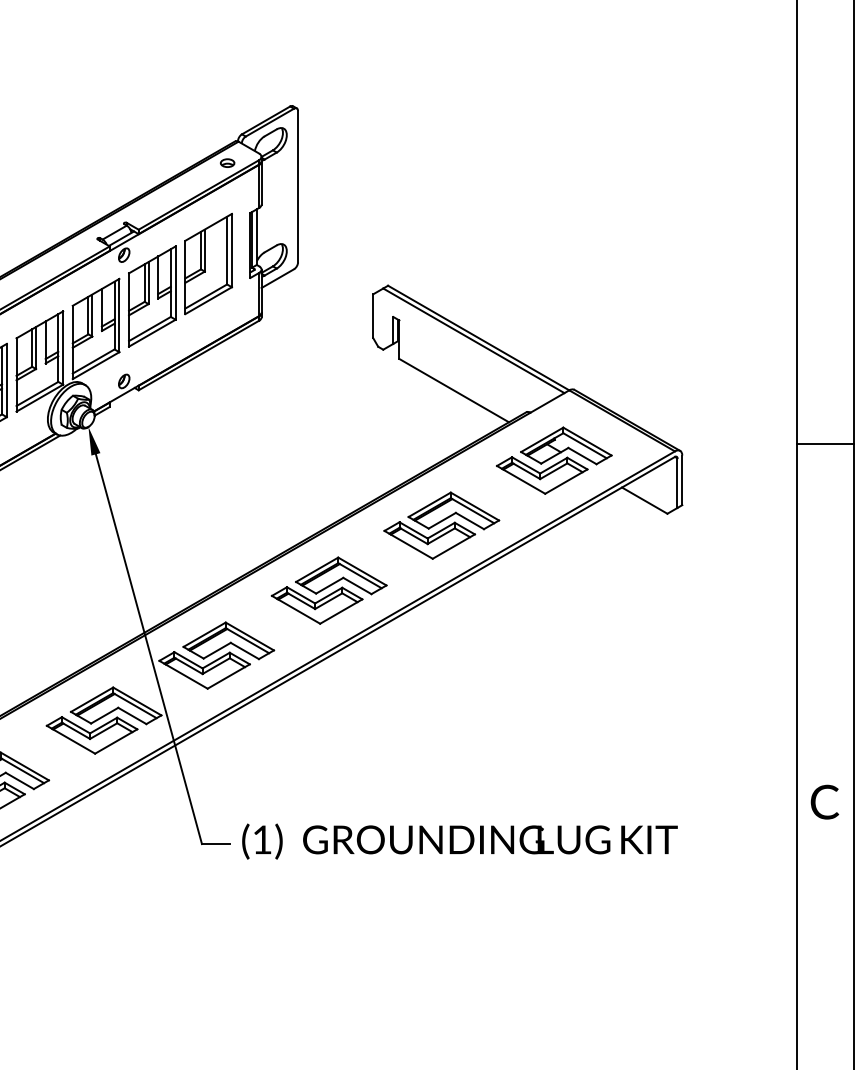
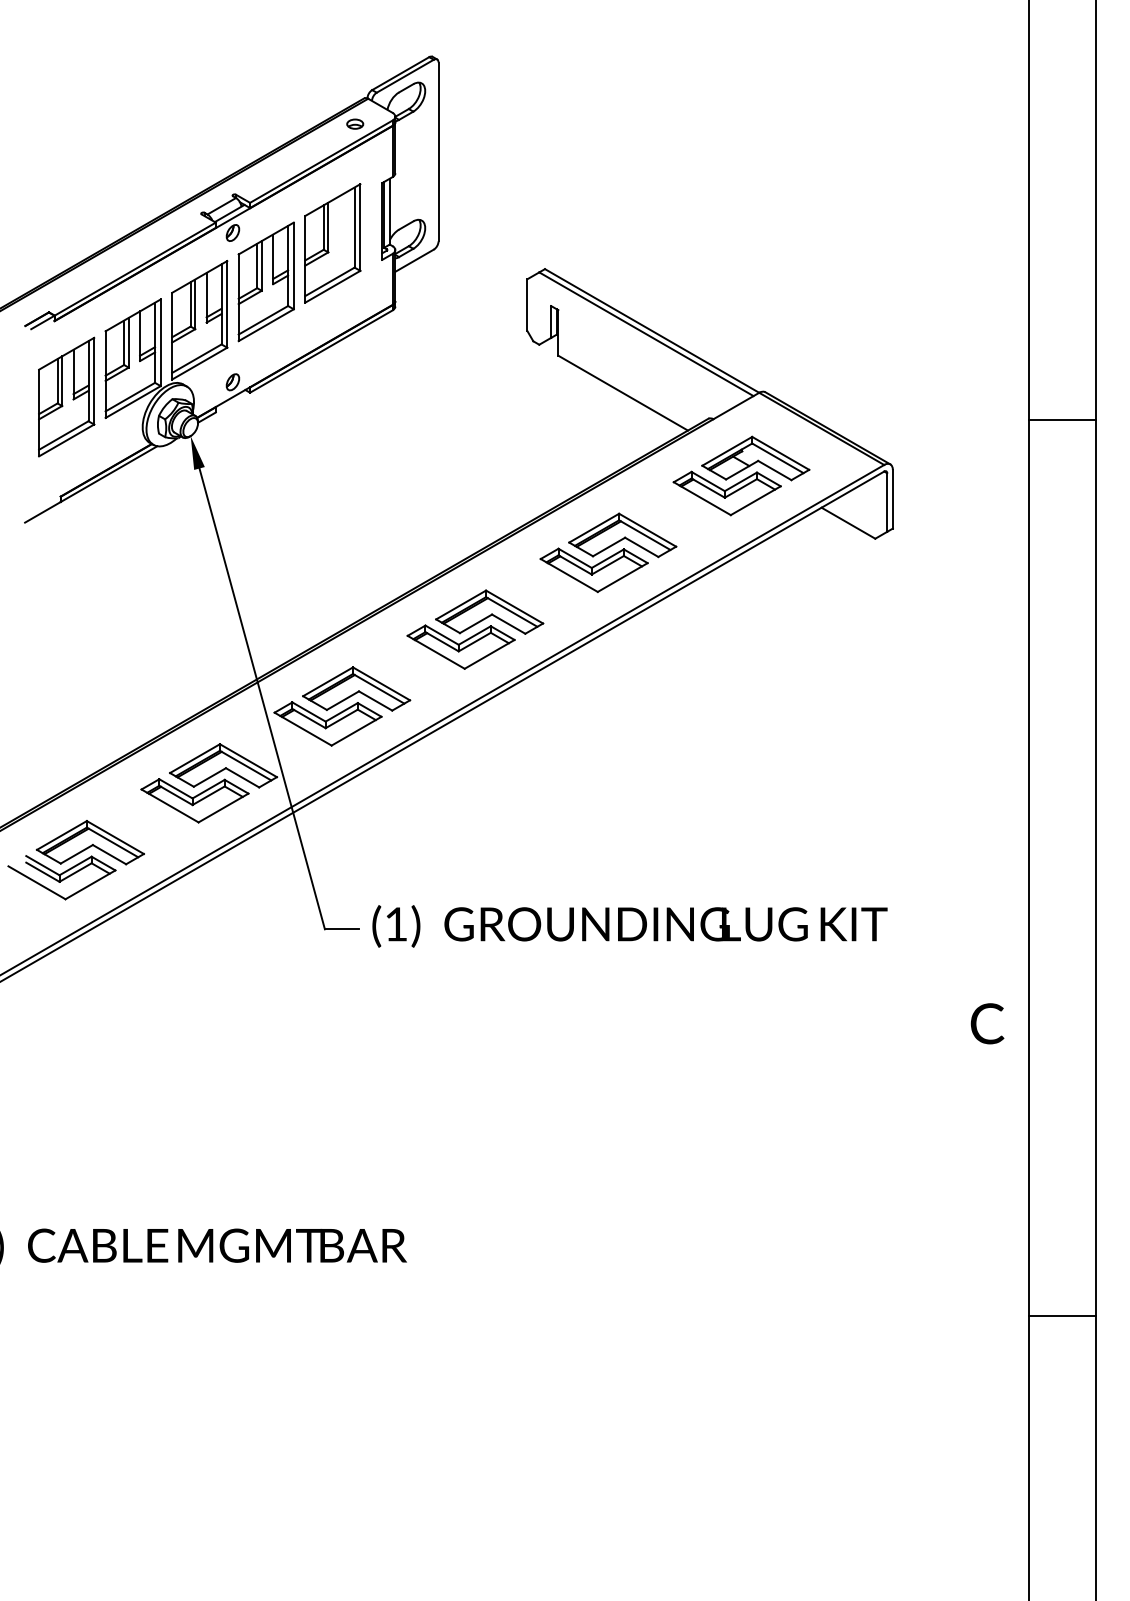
line: (824, 444) -> (1061, 420), moved
text: (824, 801) -> (987, 1023), moved

